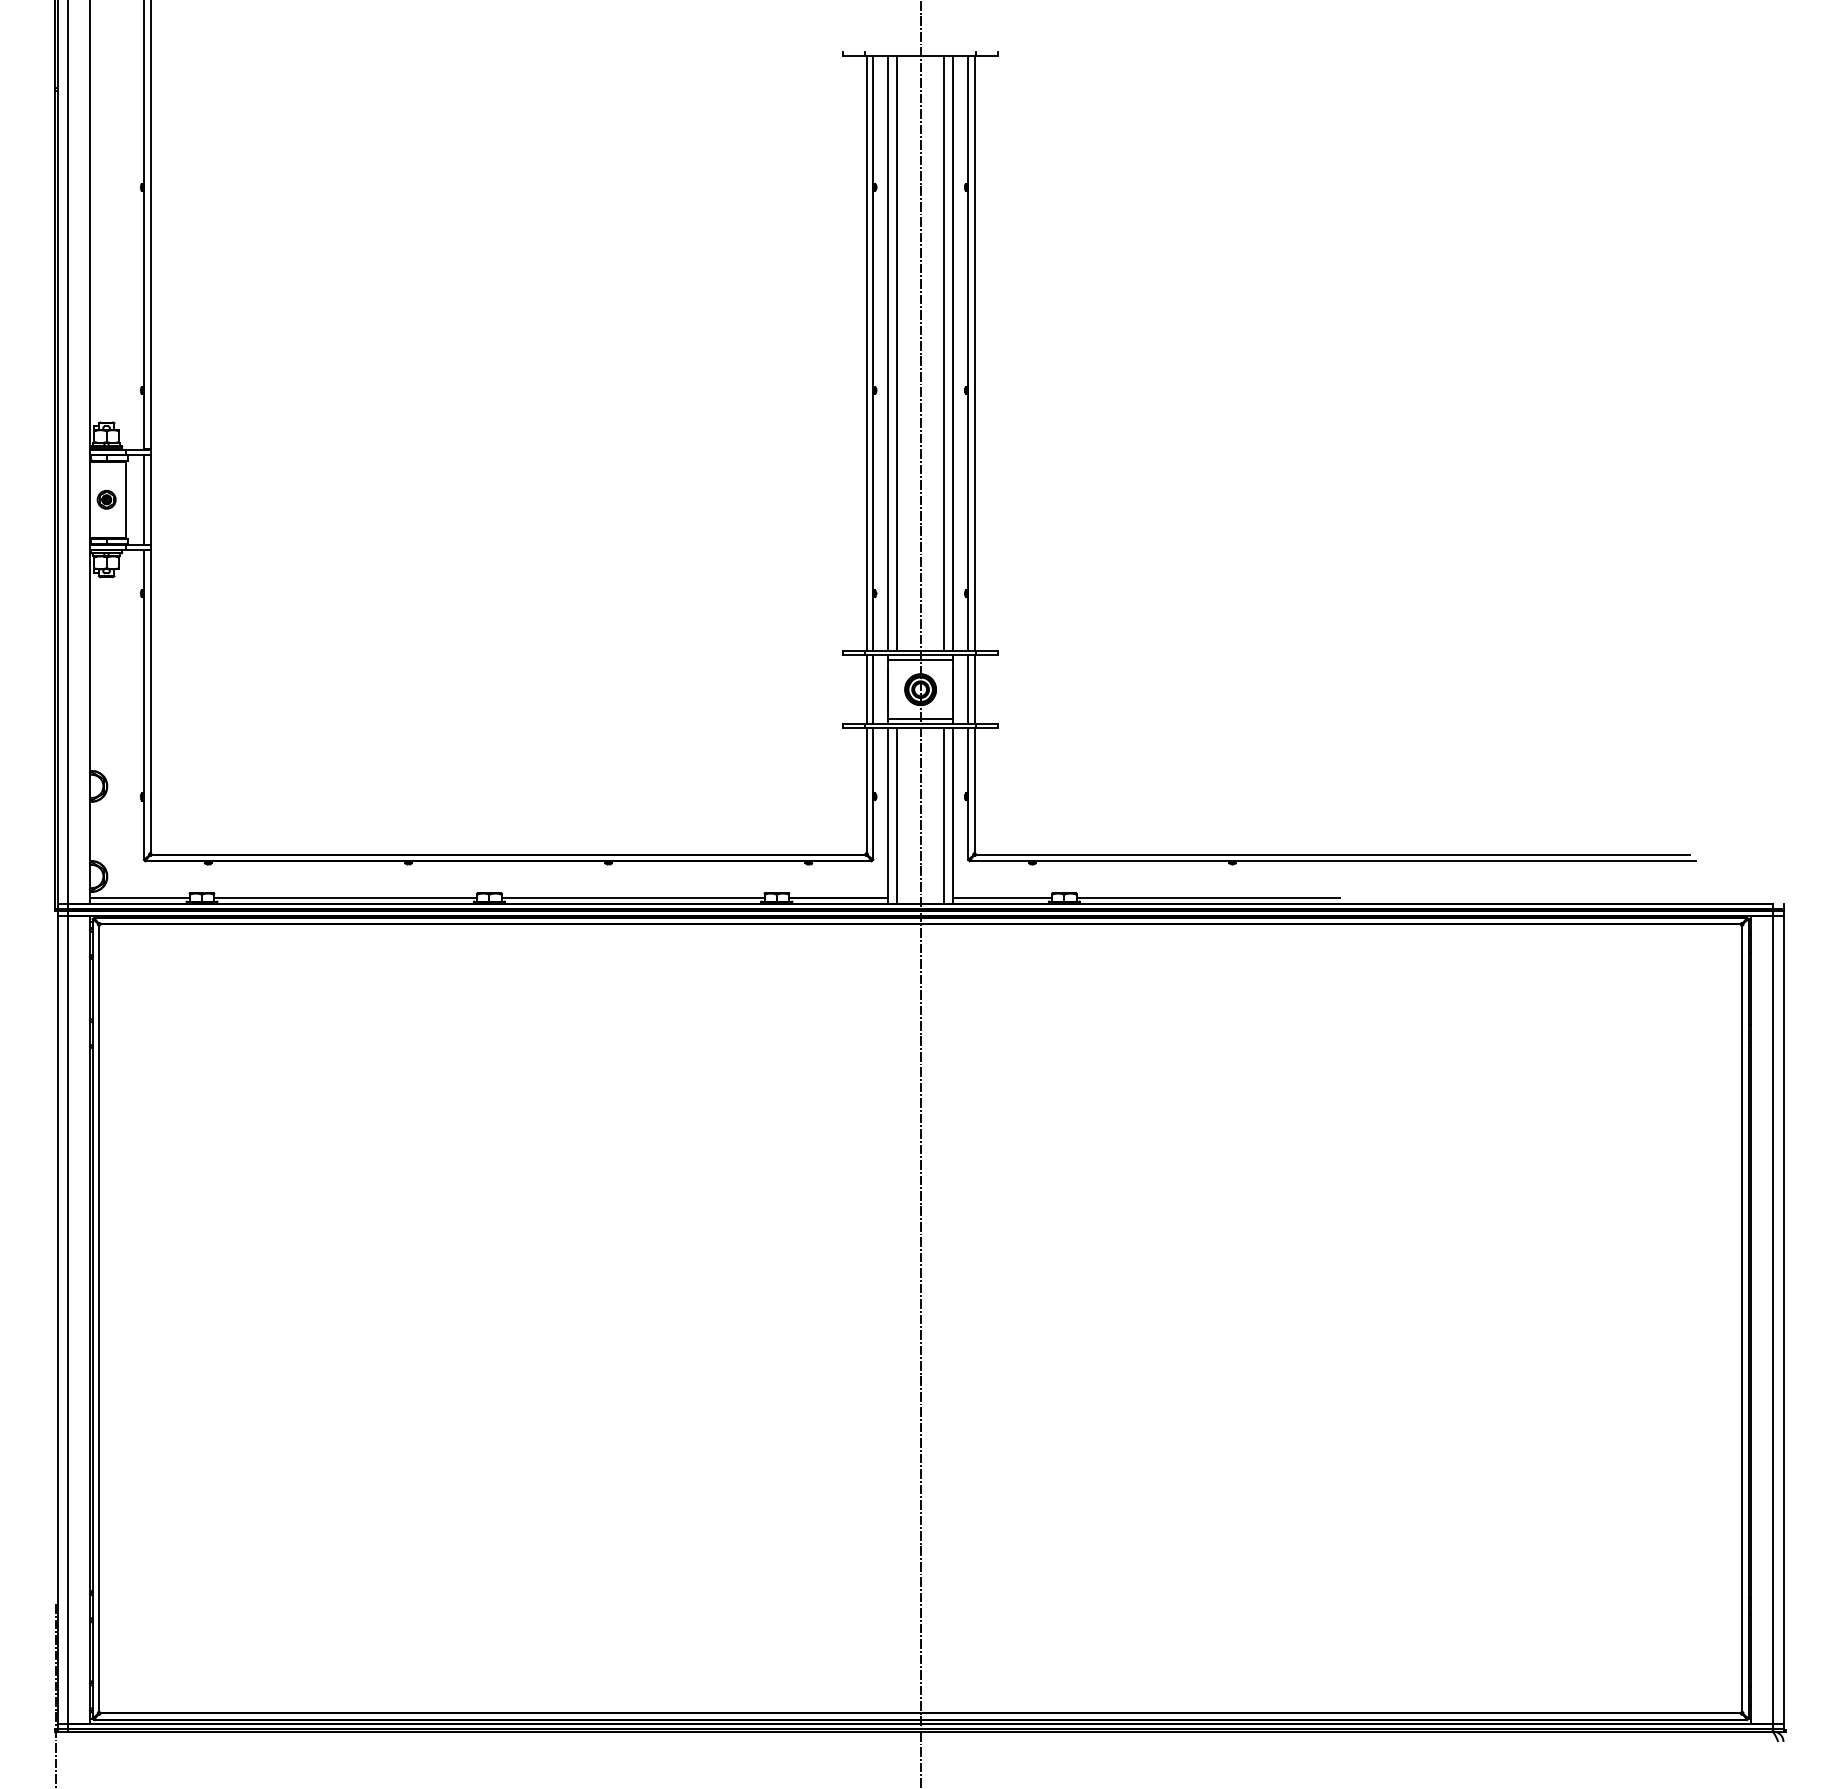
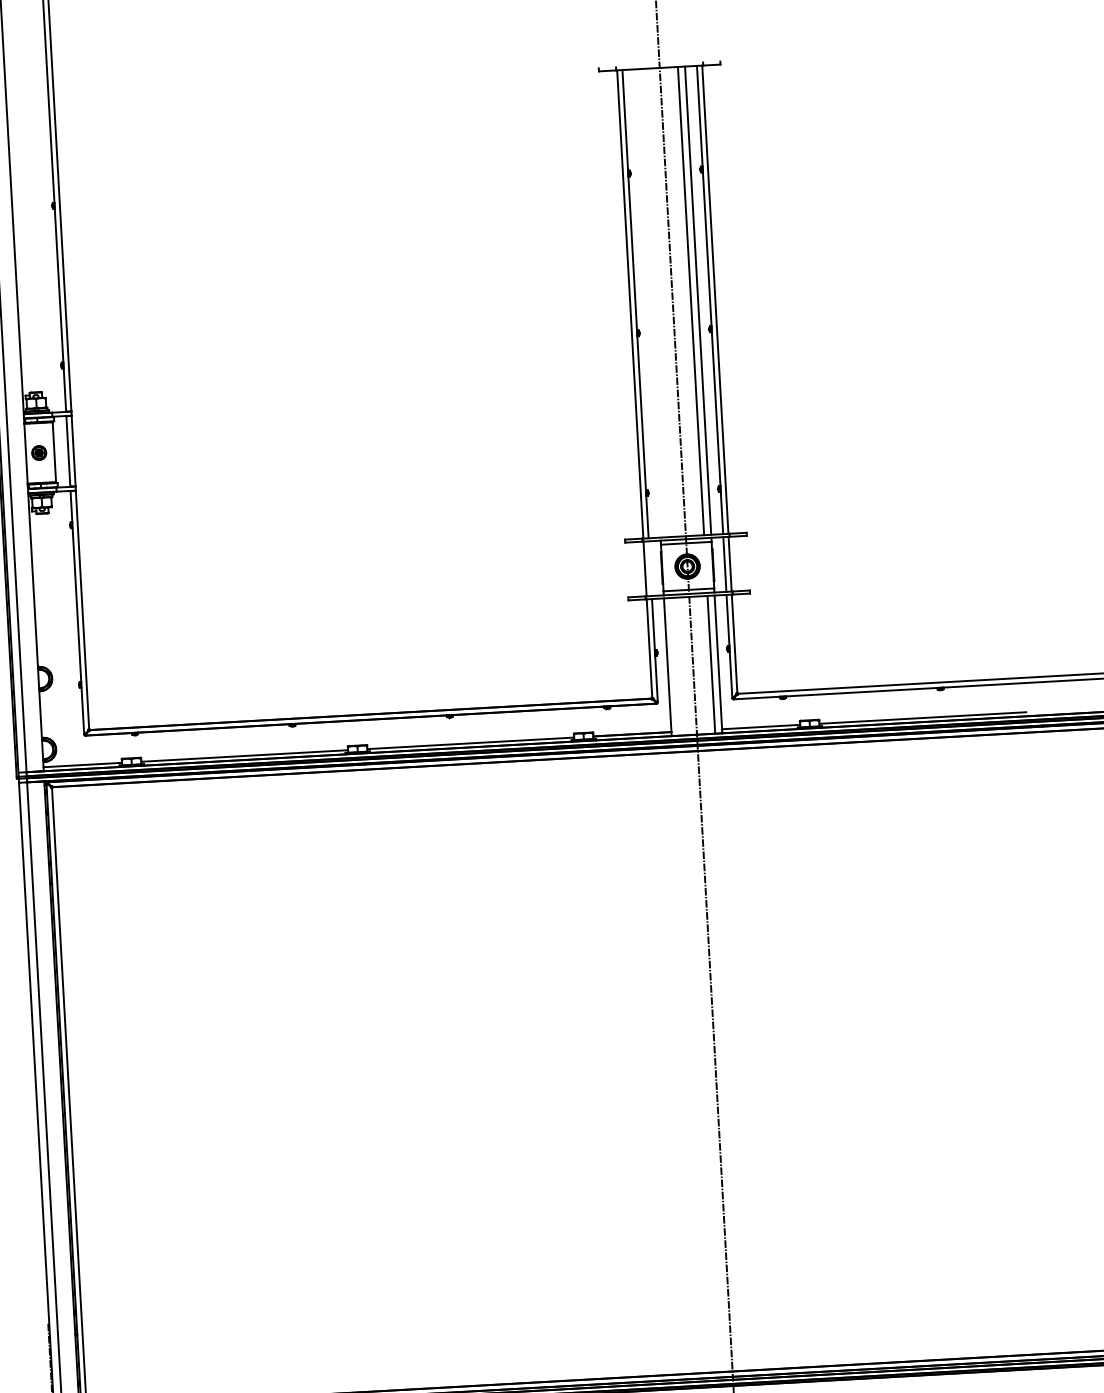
line: (888, 353) -> (647, 303), removed
line: (897, 353) -> (654, 303), removed
line: (873, 689) -> (650, 568), removed
line: (897, 815) -> (674, 666), removed

